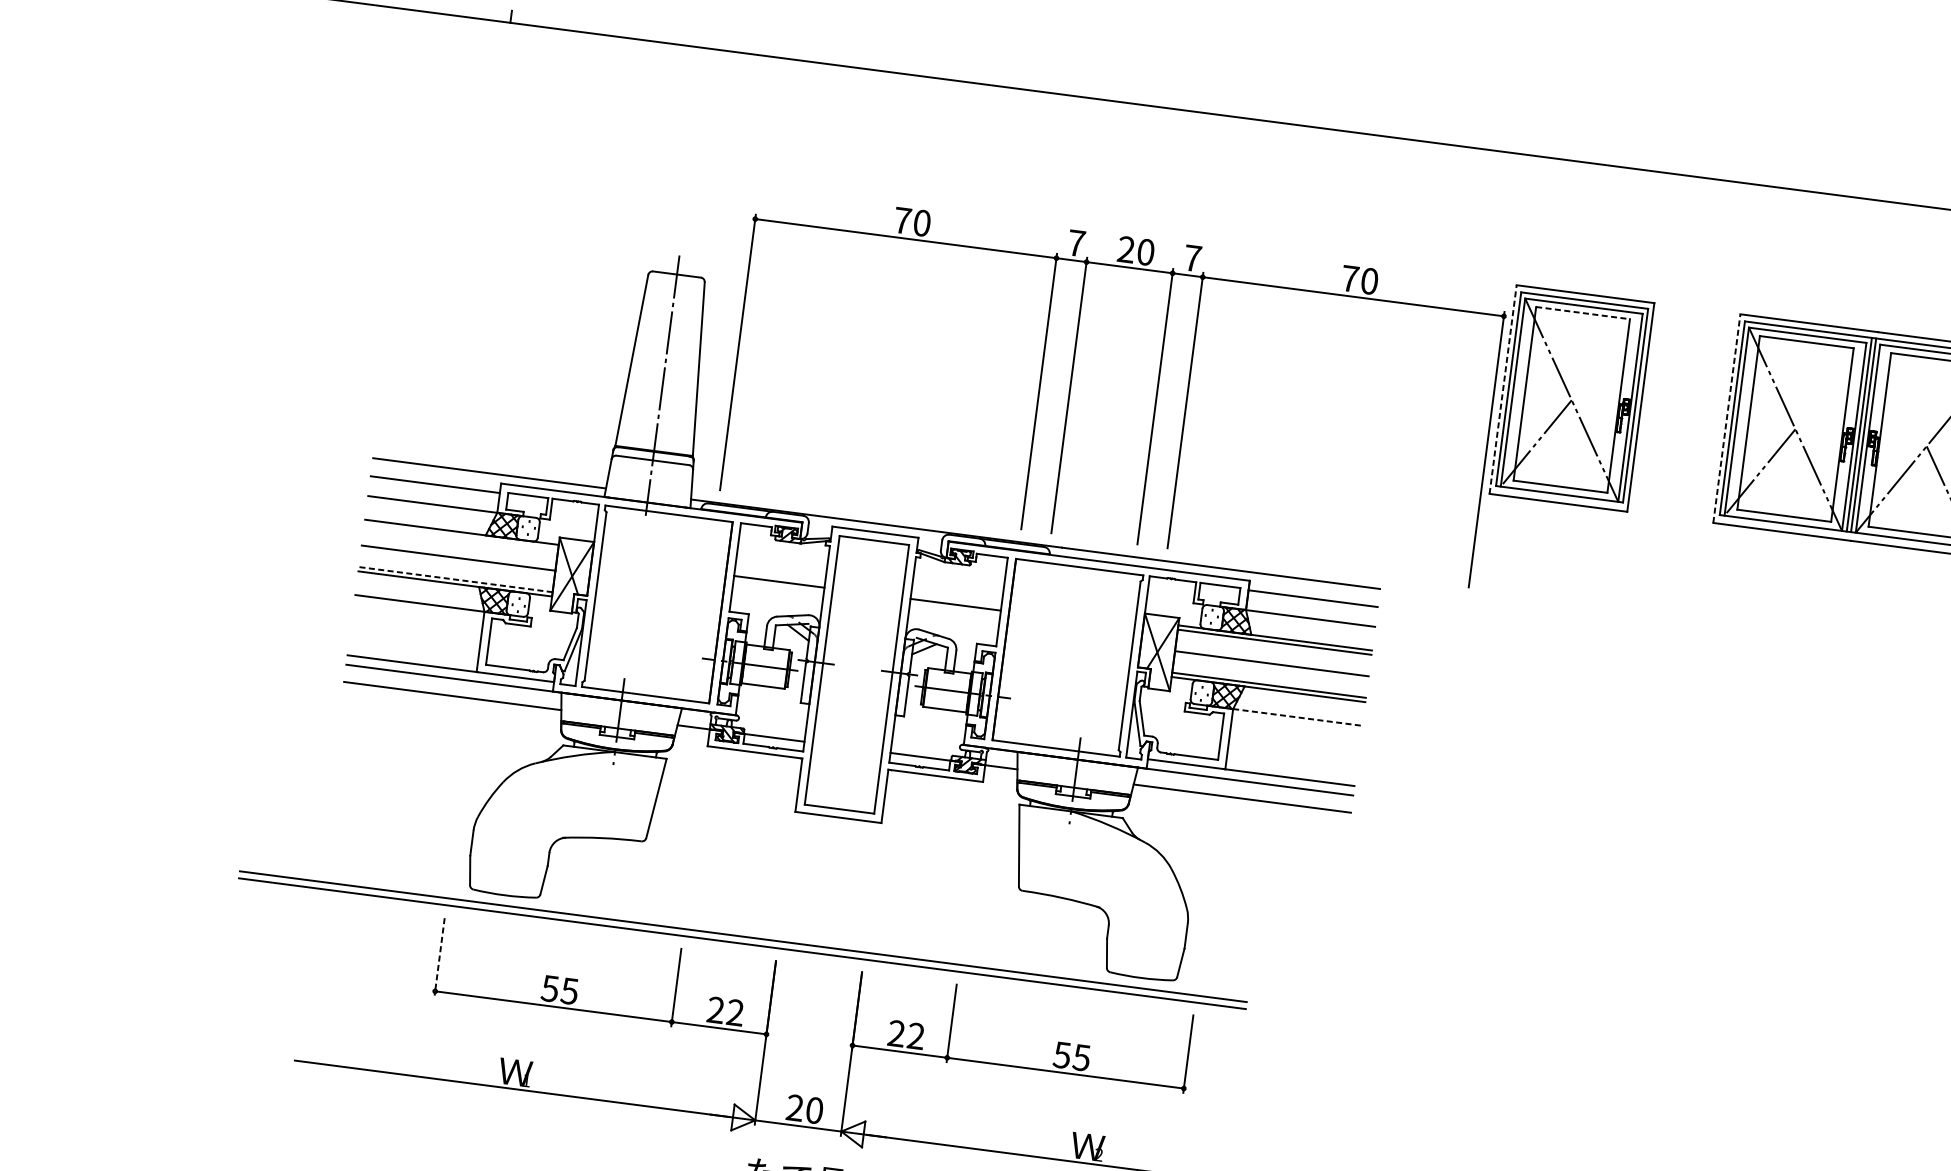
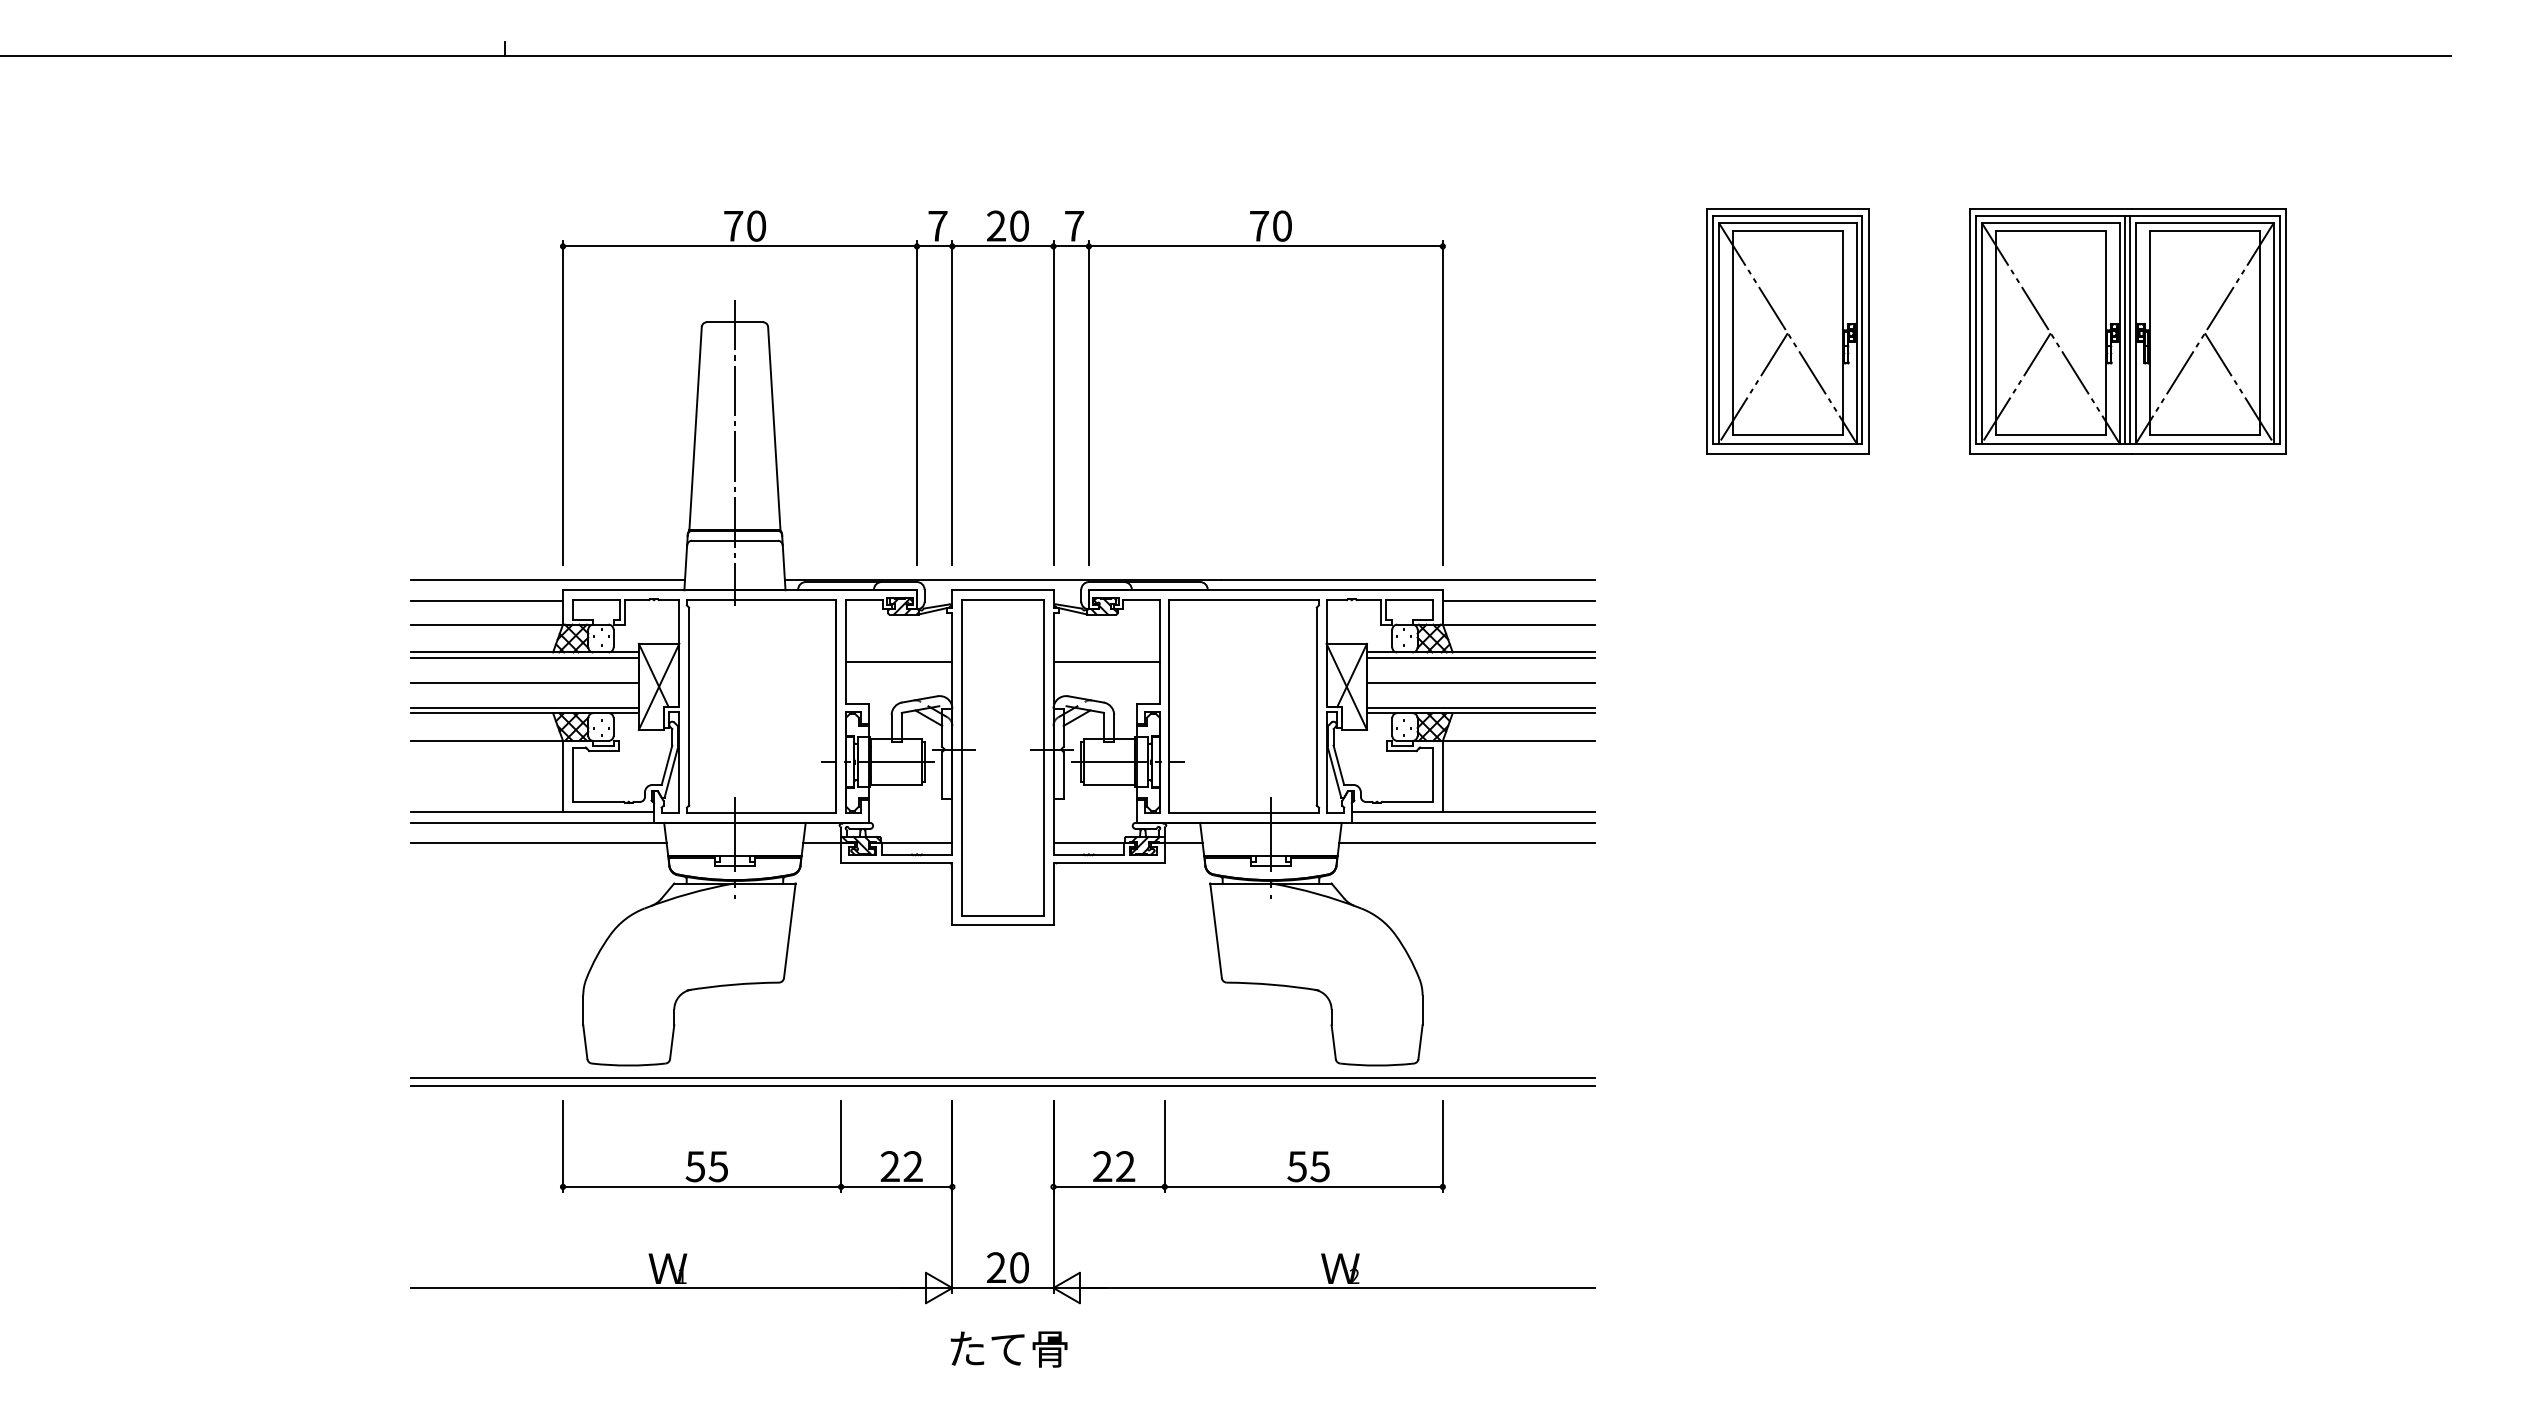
line: (1583, 312) -> (1788, 230), dashed -> solid
part: (1071, 382) -> (952, 387), moved
line: (1502, 389) -> (1706, 331), dashed -> solid
line: (1726, 418) -> (1969, 331), dashed -> solid
line: (460, 536) -> (524, 657), added
line: (456, 580) -> (525, 708), dashed -> solid
line: (1297, 717) -> (1518, 740), dashed -> solid
part: (742, 940) -> (1002, 1081), moved
line: (440, 956) -> (563, 1146), dashed -> solid

